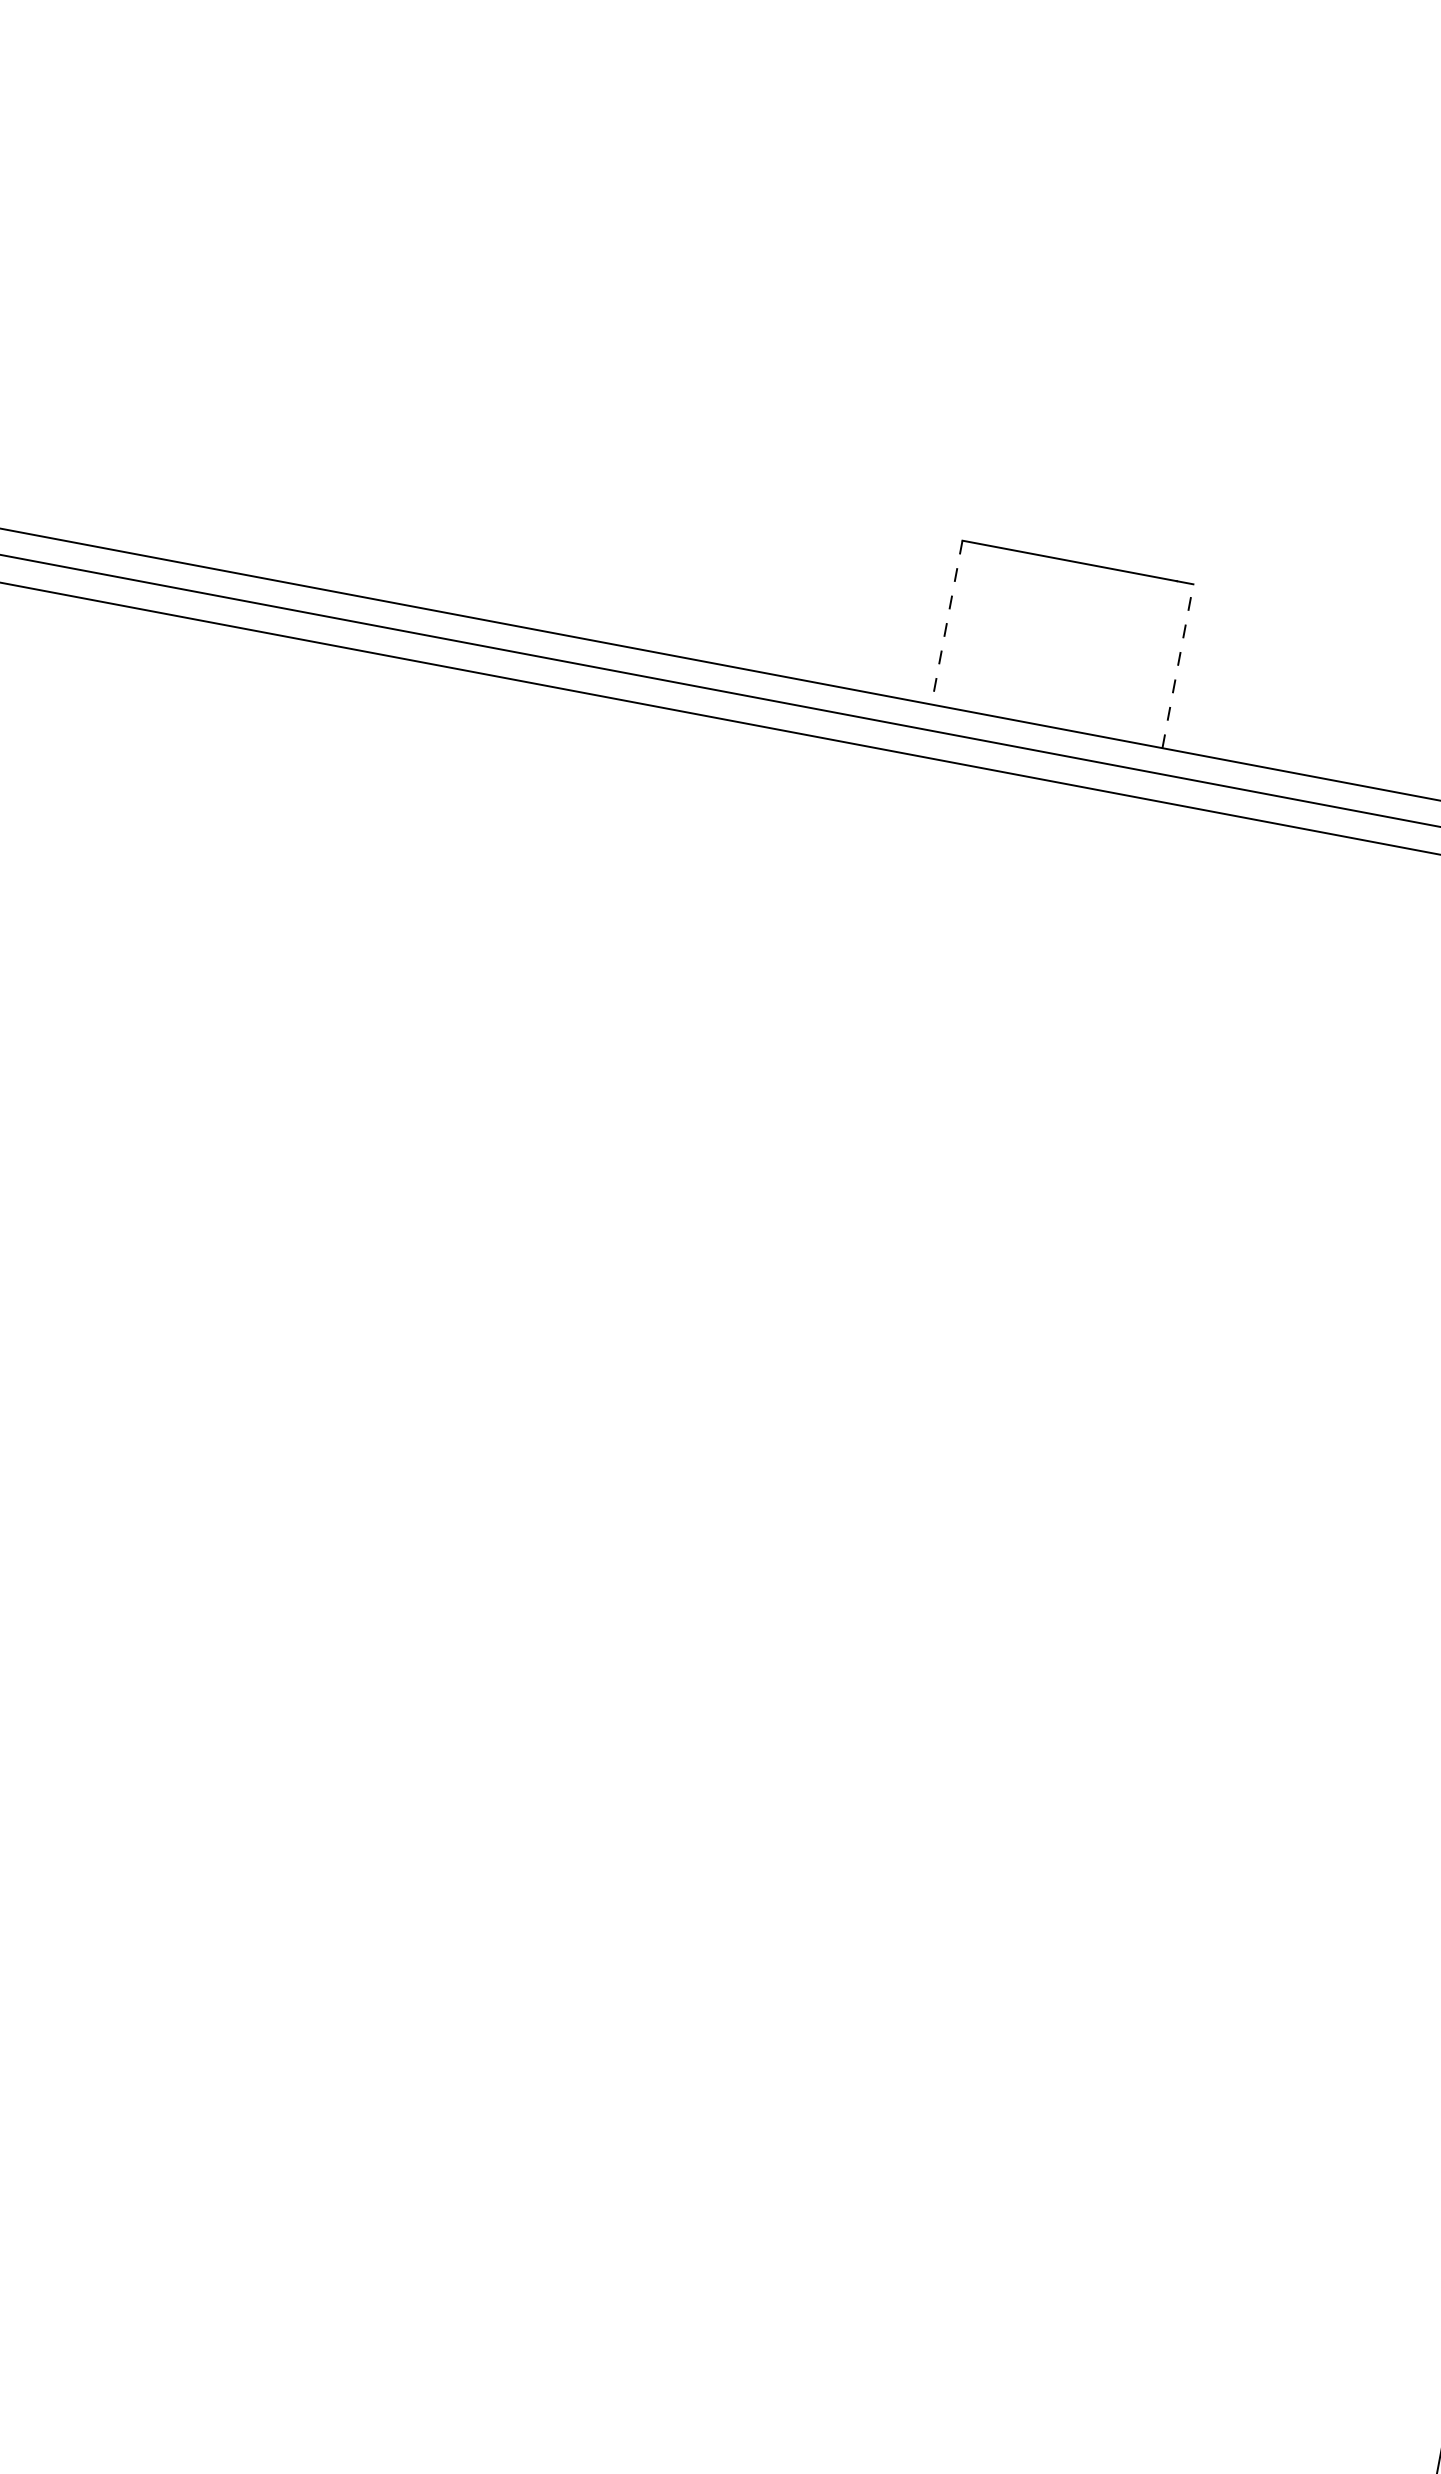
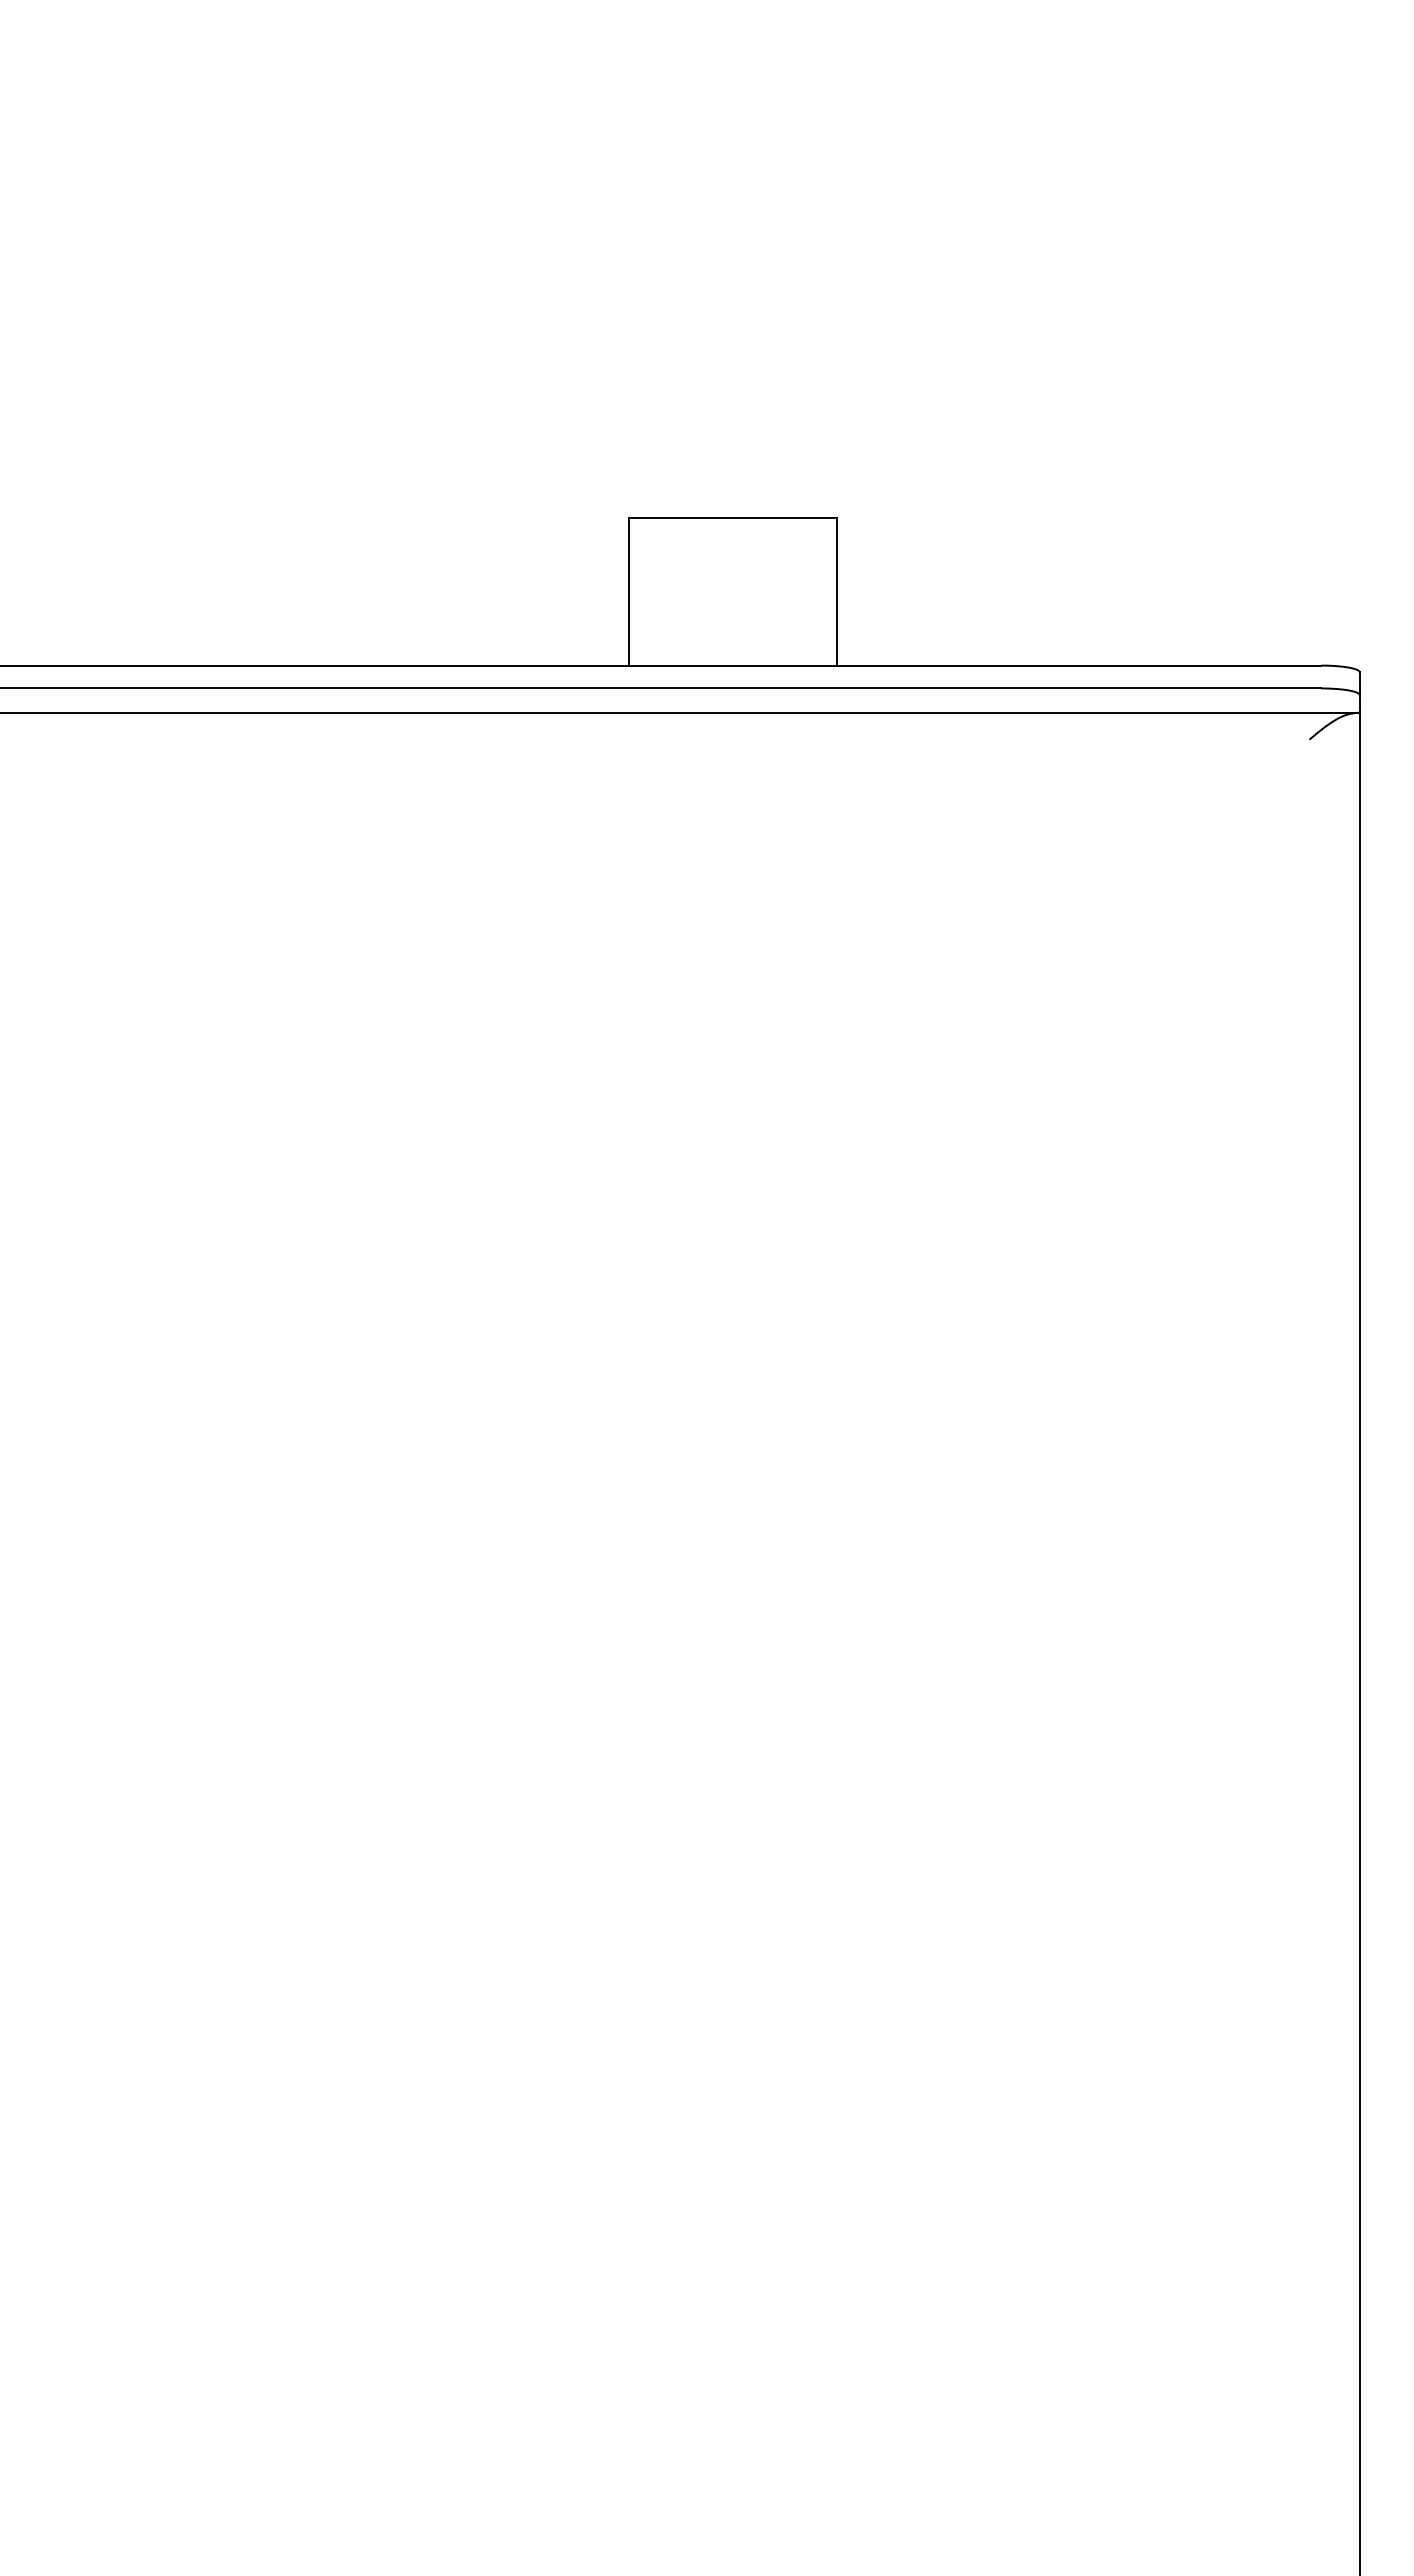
line: (946, 622) -> (628, 591), dashed -> solid
line: (1178, 666) -> (837, 591), dashed -> solid

